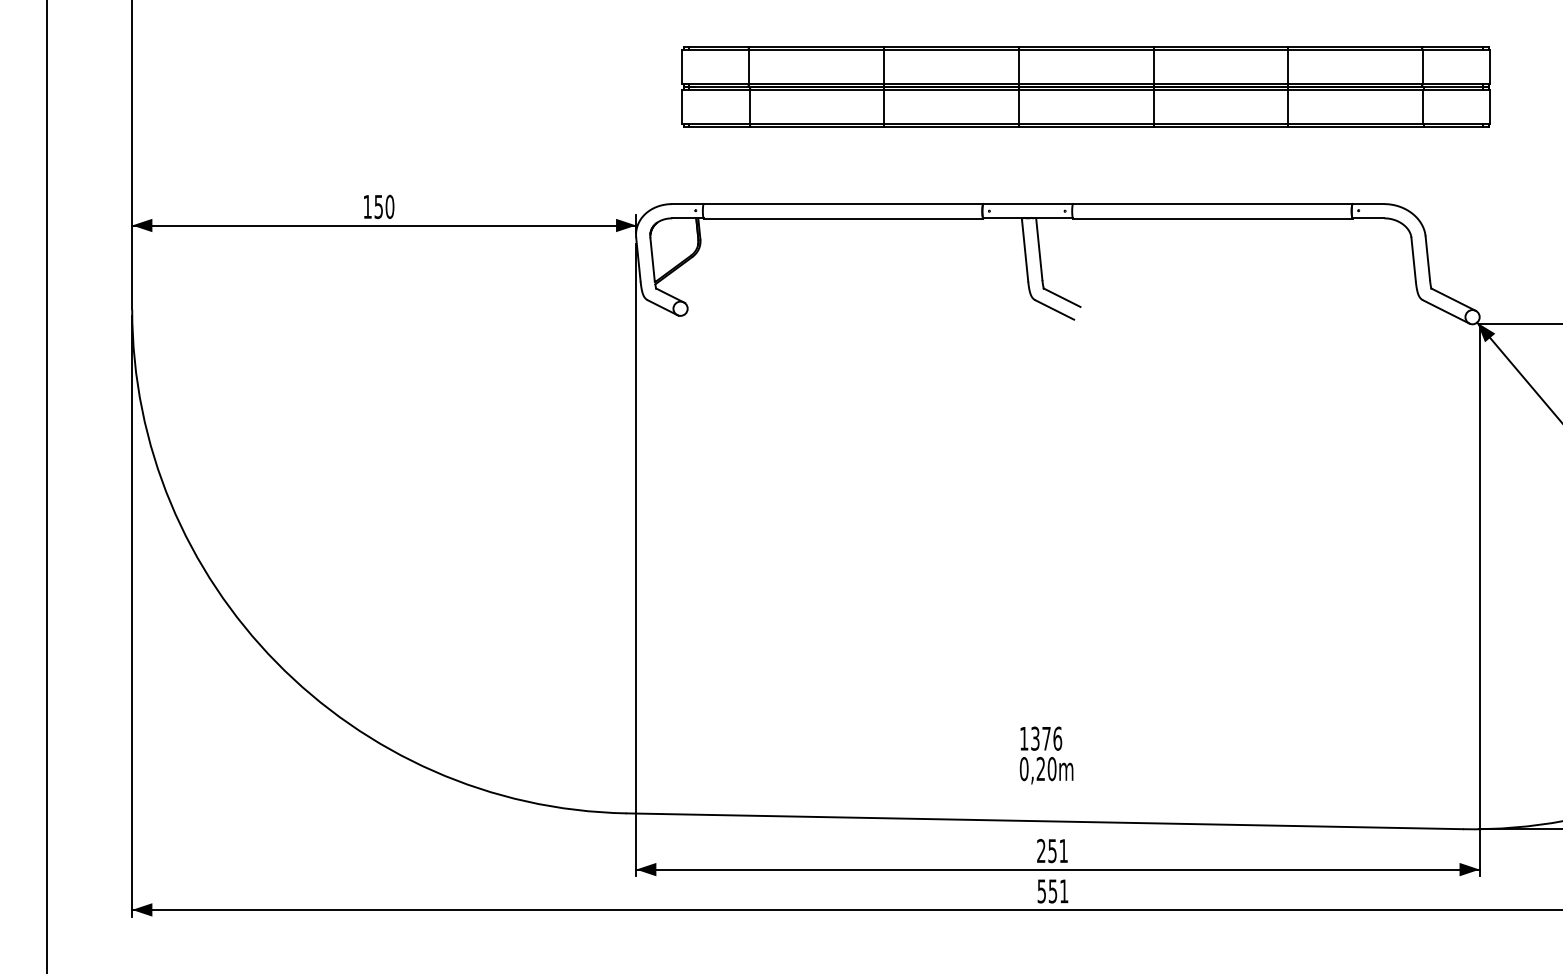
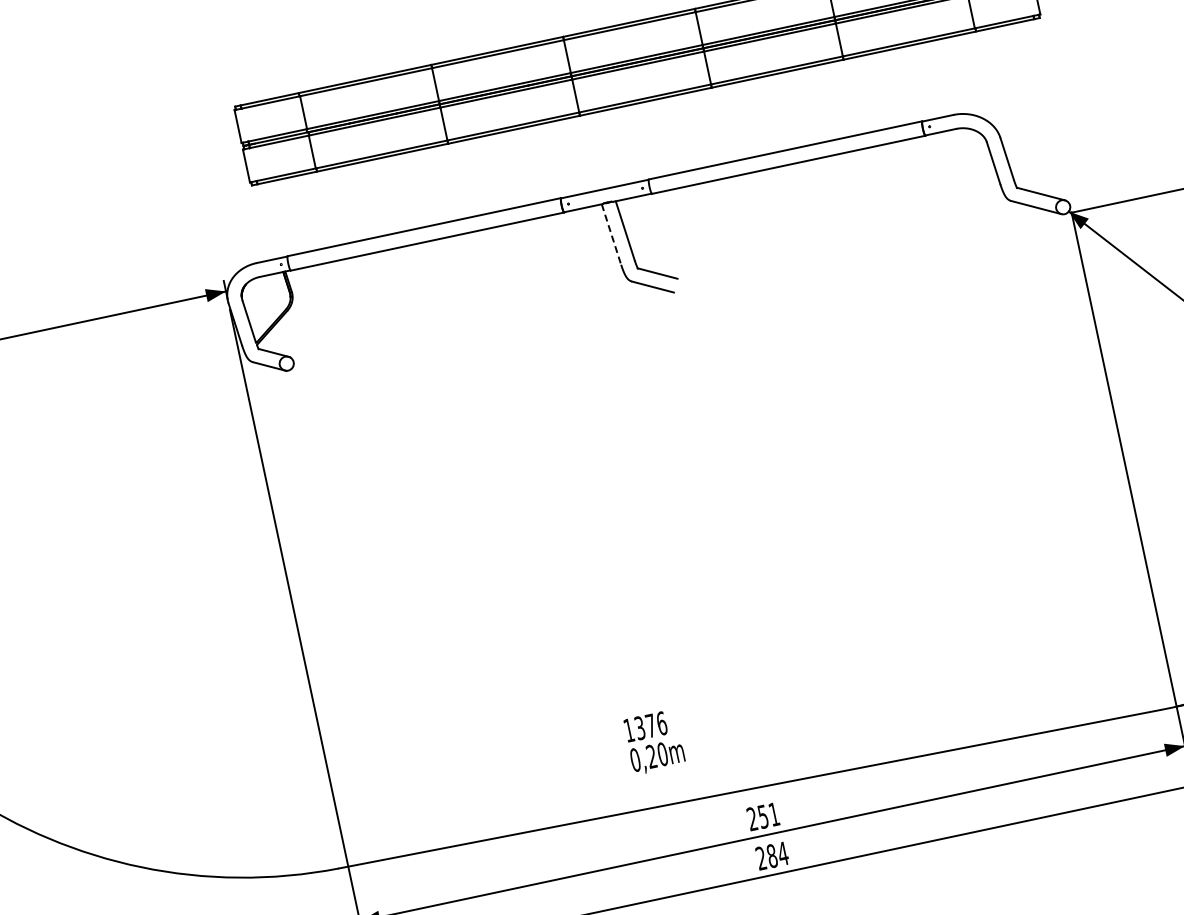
line: (1025, 249) -> (611, 233), solid -> dashed
text: (1046, 755) -> (654, 742), moved
text: (1052, 891) -> (771, 856), 551 -> 284

